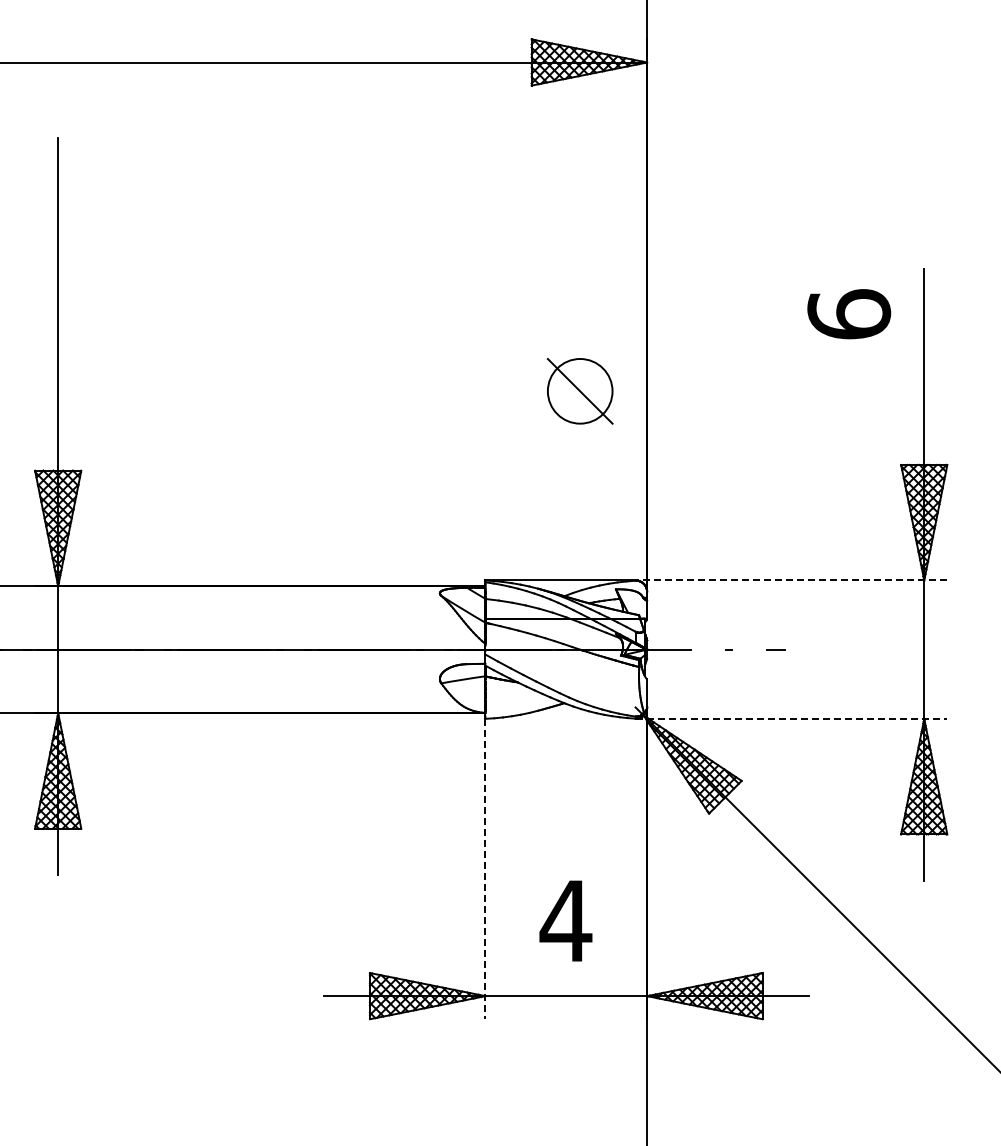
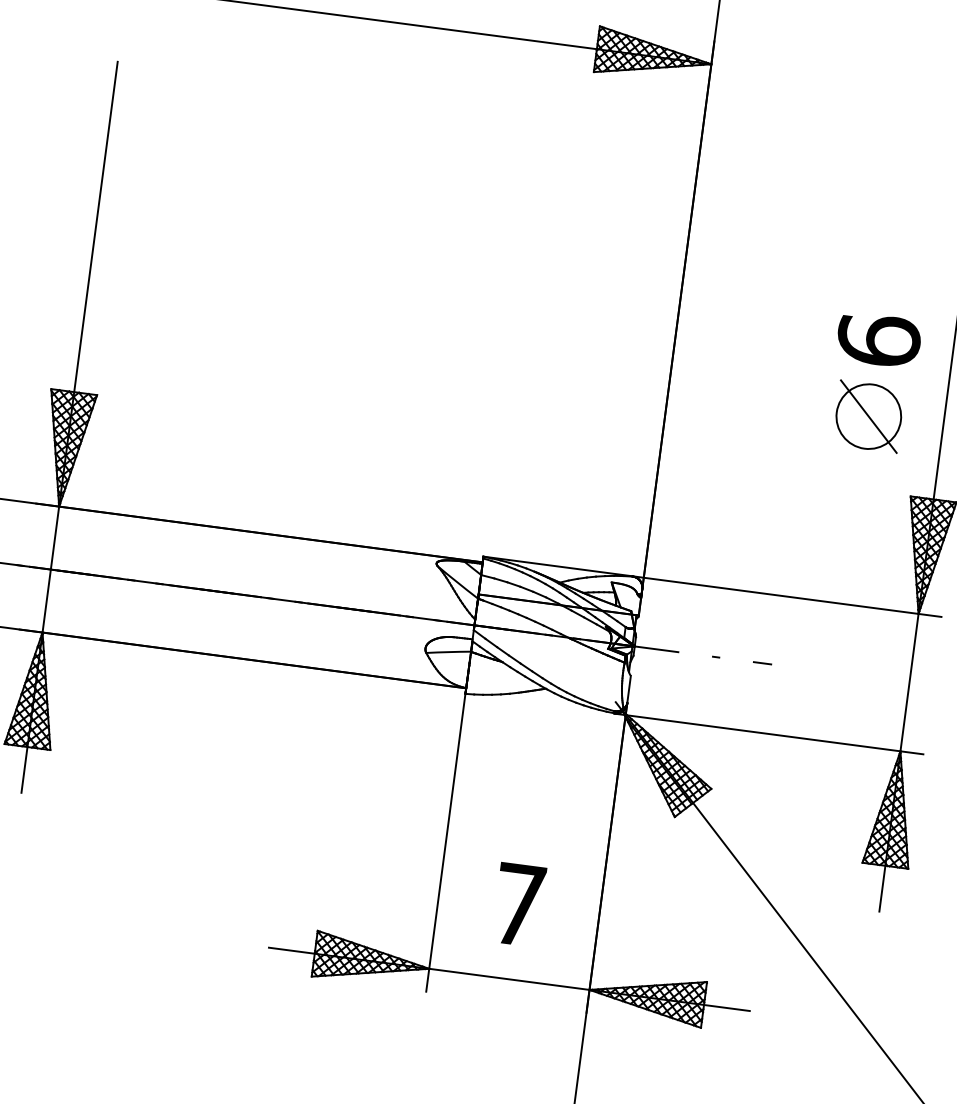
part: (580, 391) -> (869, 416), moved
line: (791, 580) -> (786, 596), dashed -> solid
line: (791, 719) -> (768, 734), dashed -> solid
line: (485, 869) -> (445, 843), dashed -> solid
text: (565, 920) -> (518, 904), 4 -> 7

